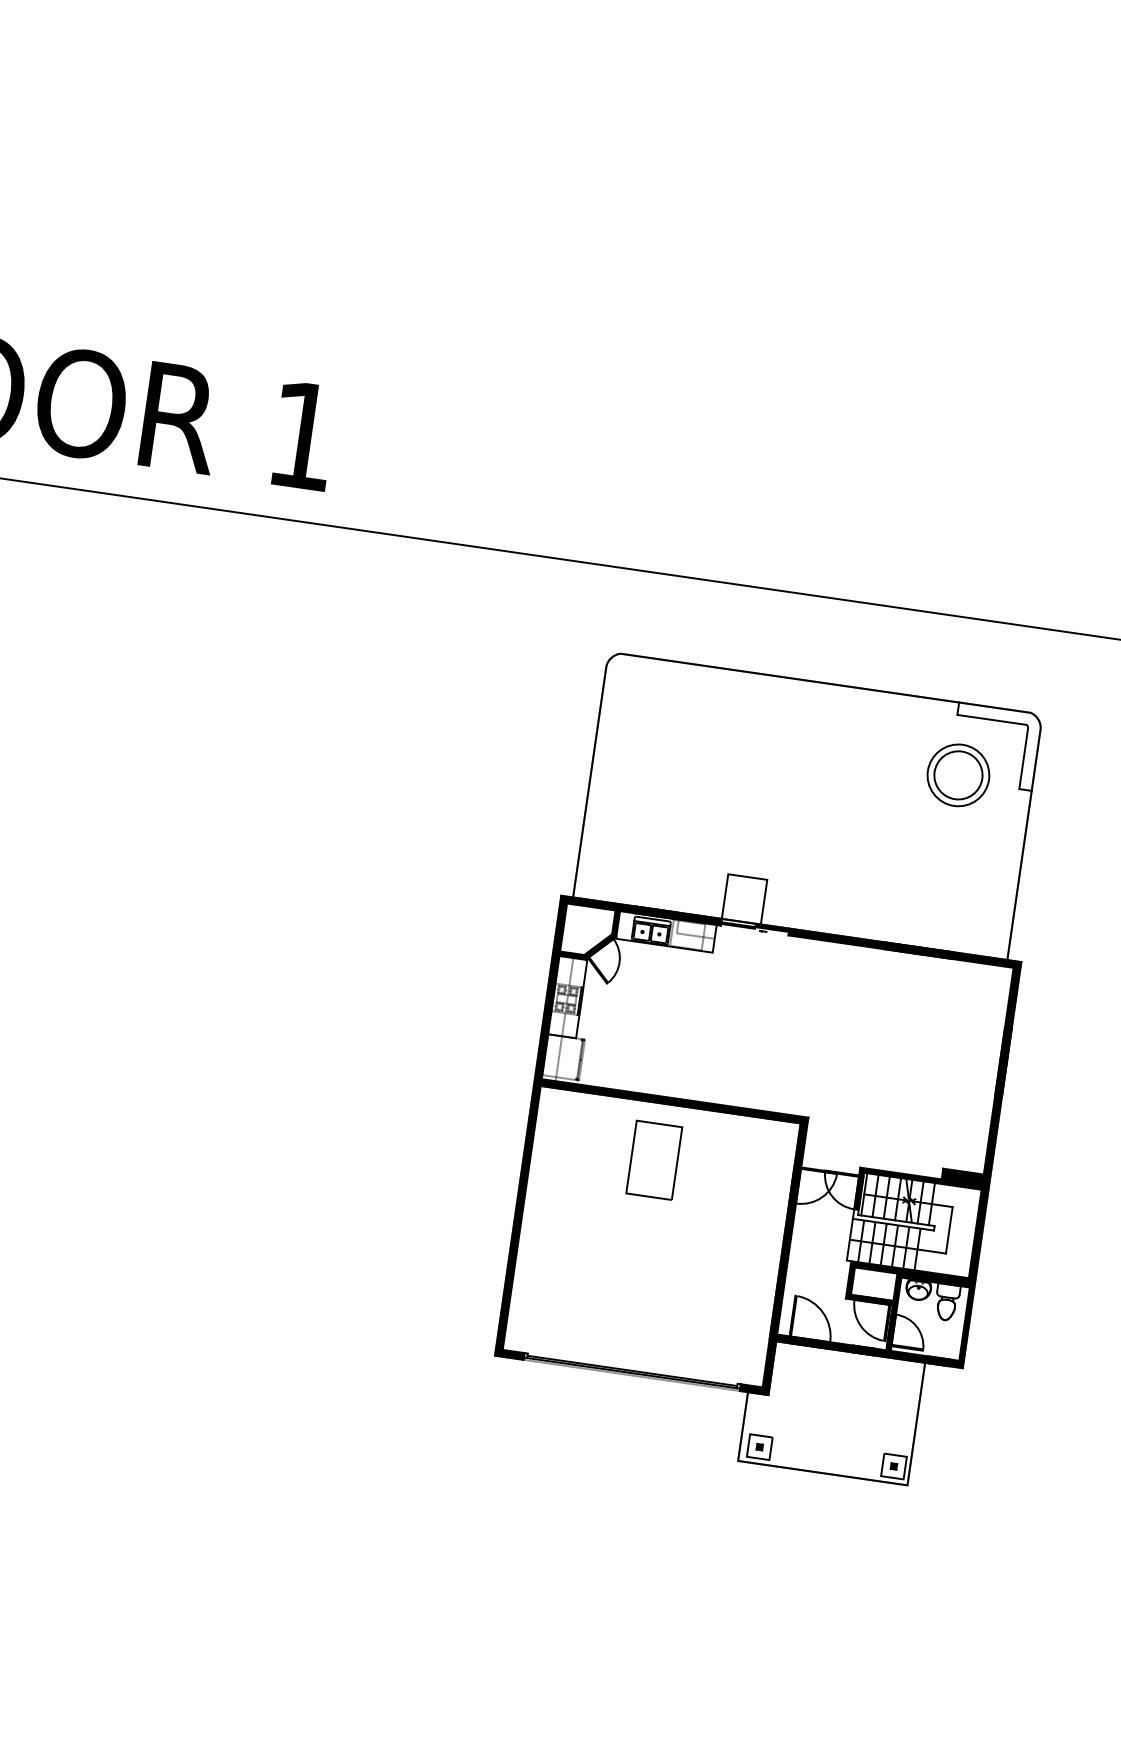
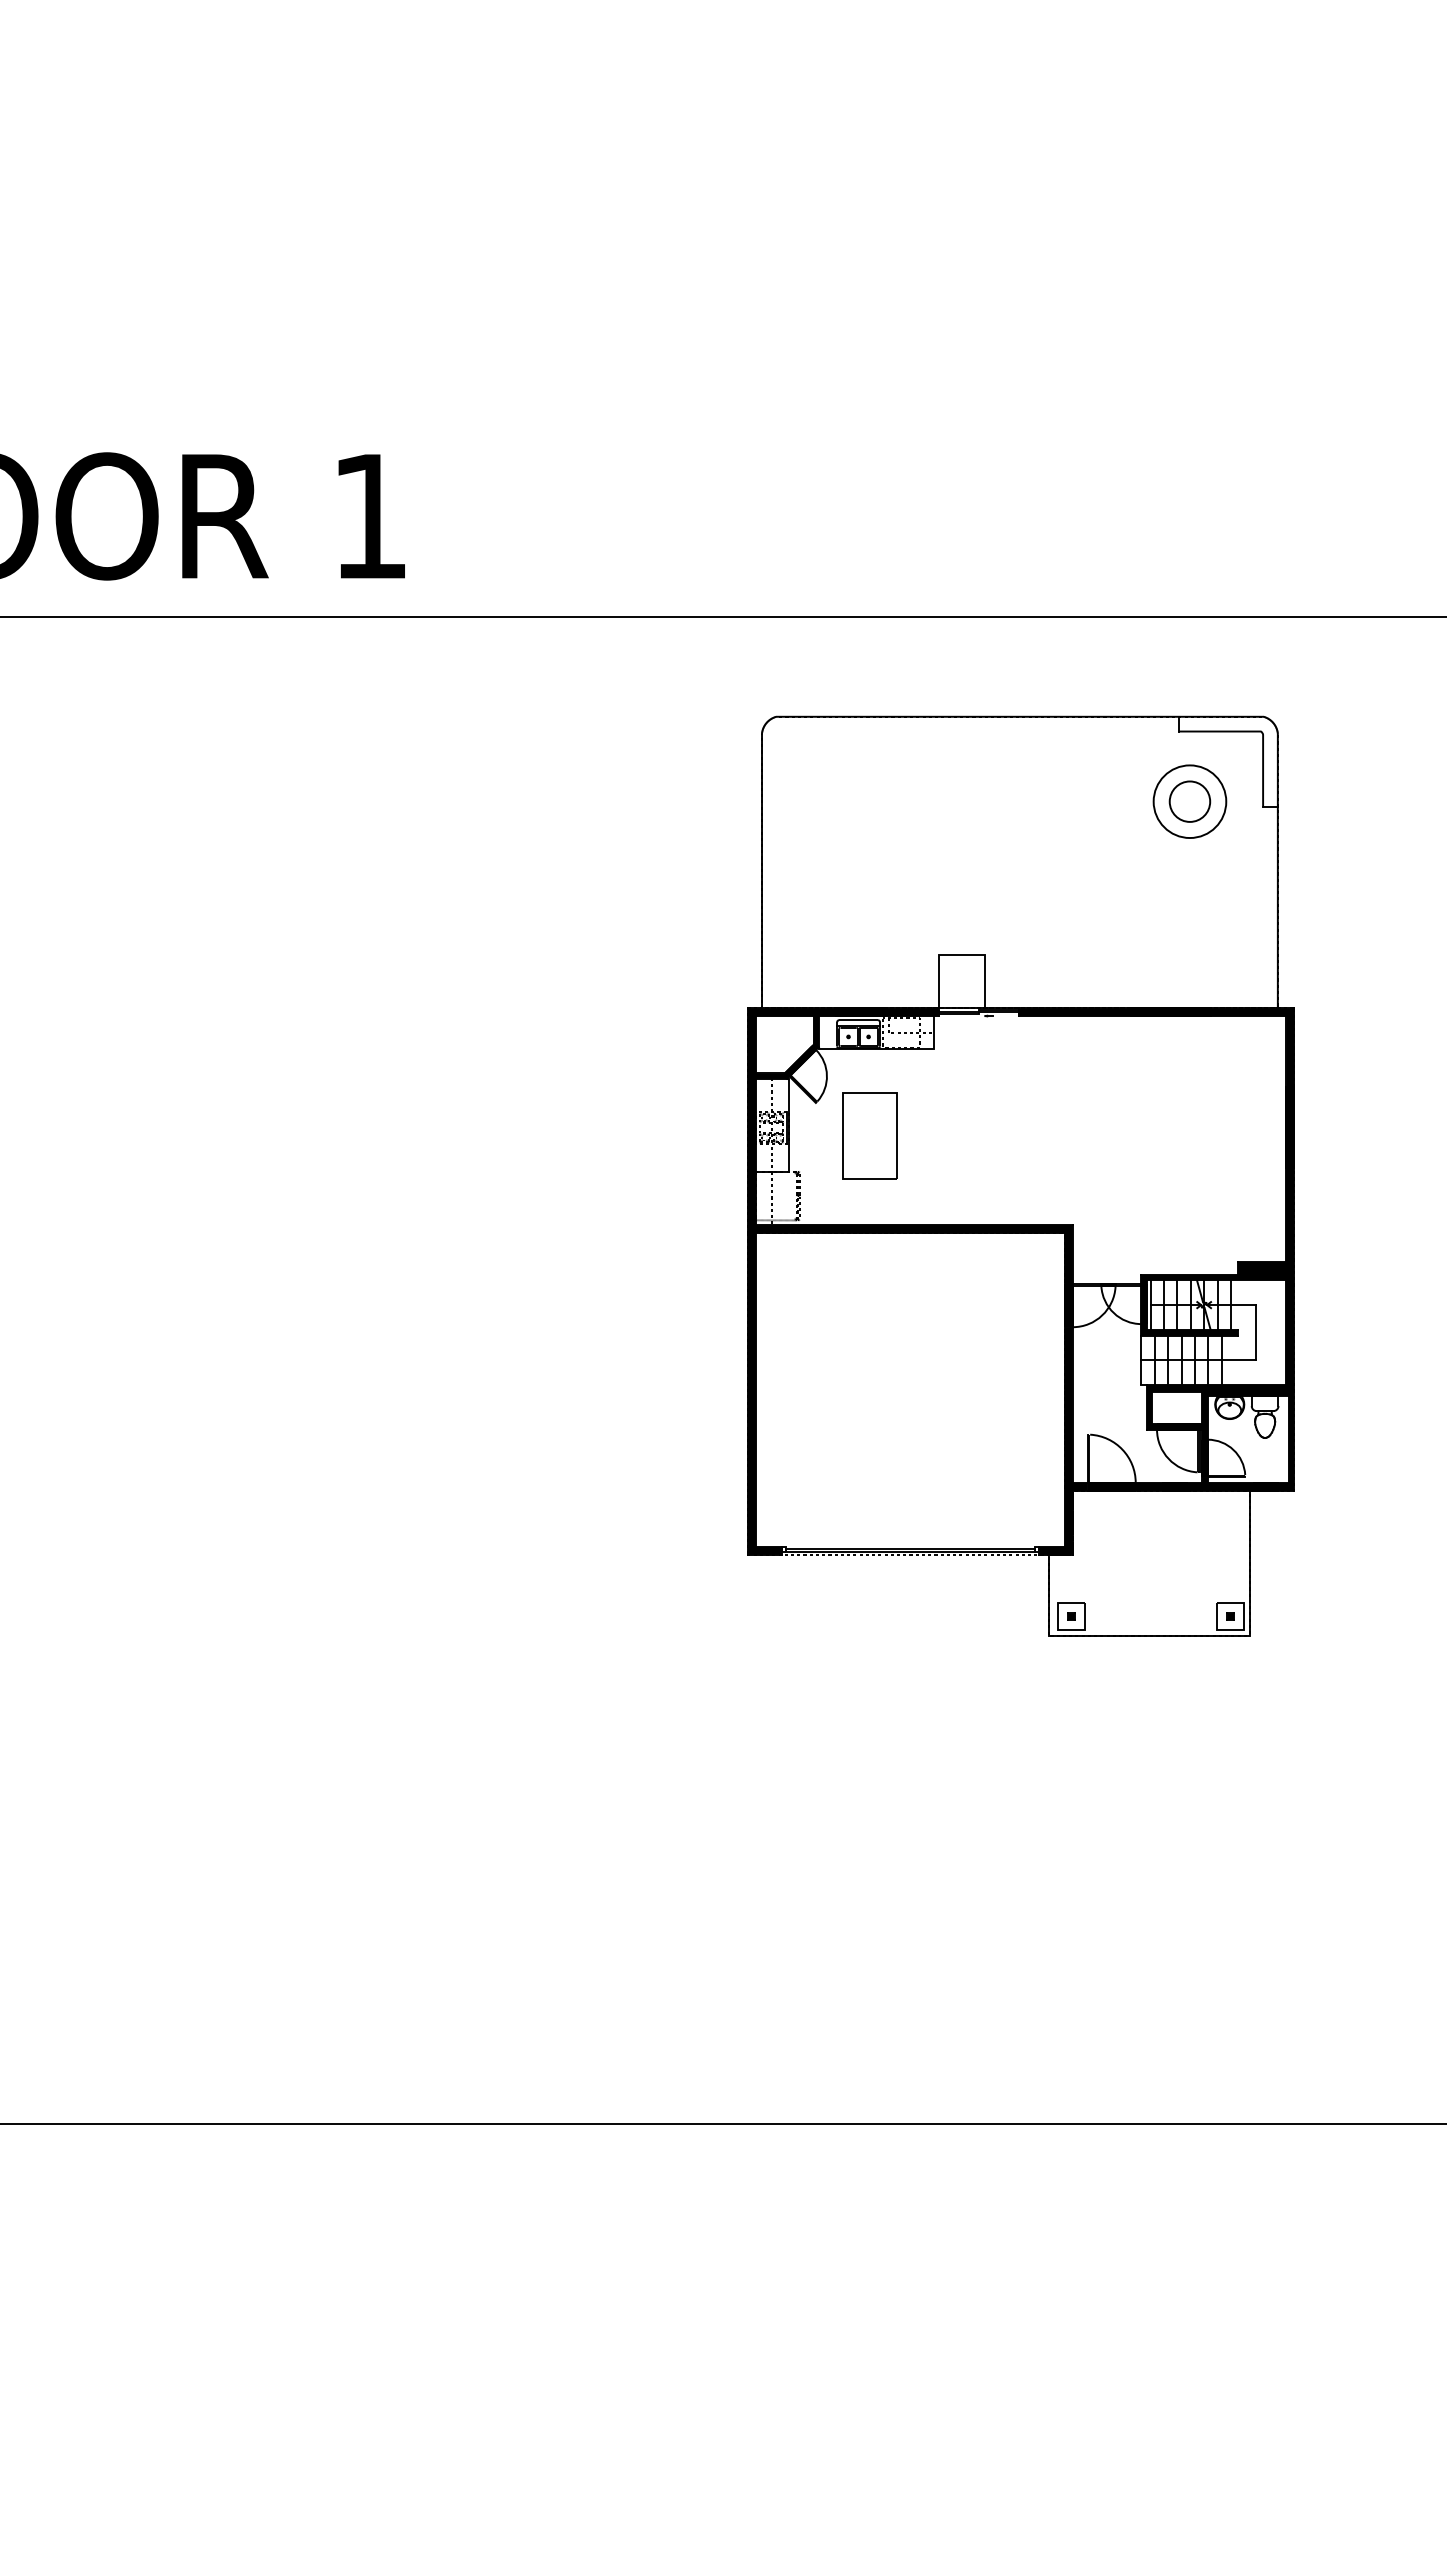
circle: (958, 775) -> (1189, 801), size x0.71
part: (654, 1160) -> (869, 1135), moved
fill: (894, 1219) -> (1189, 1329), added

